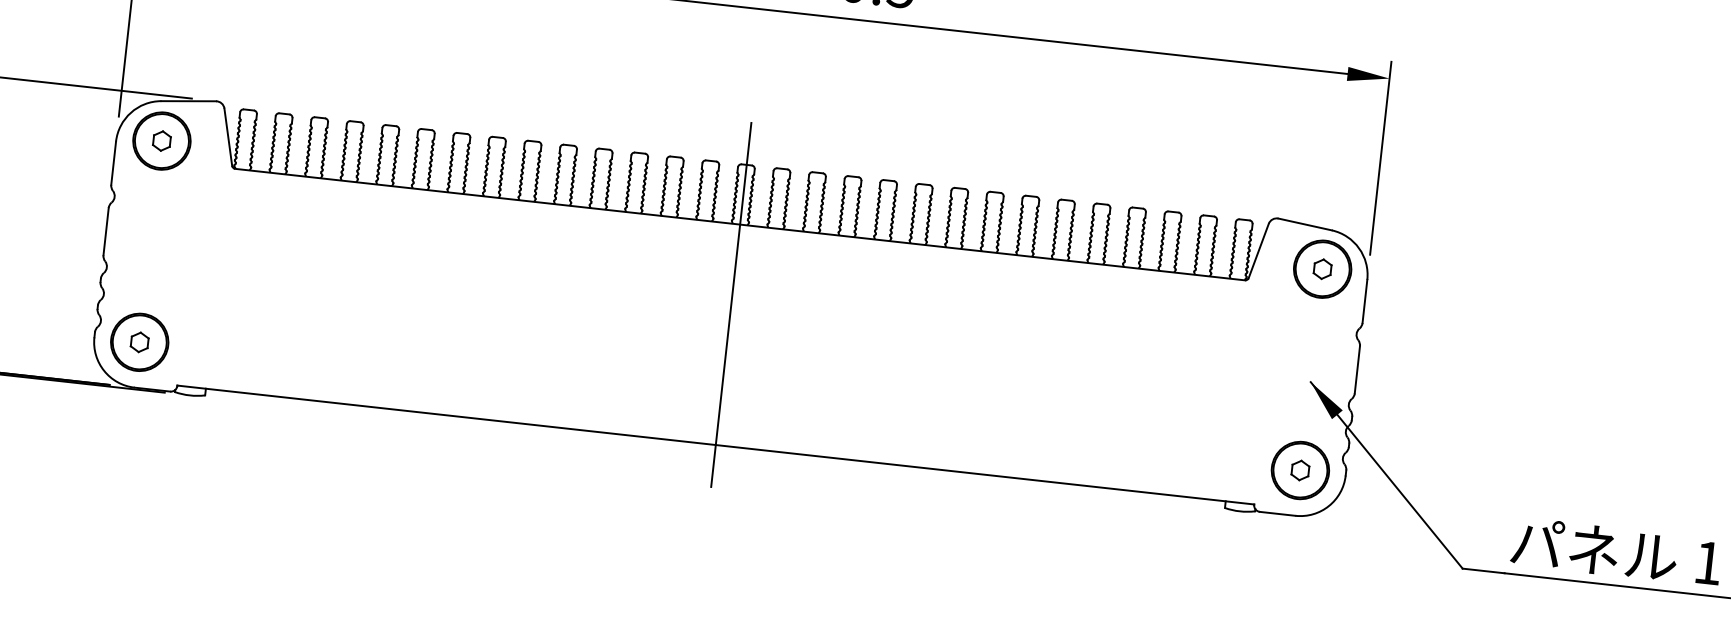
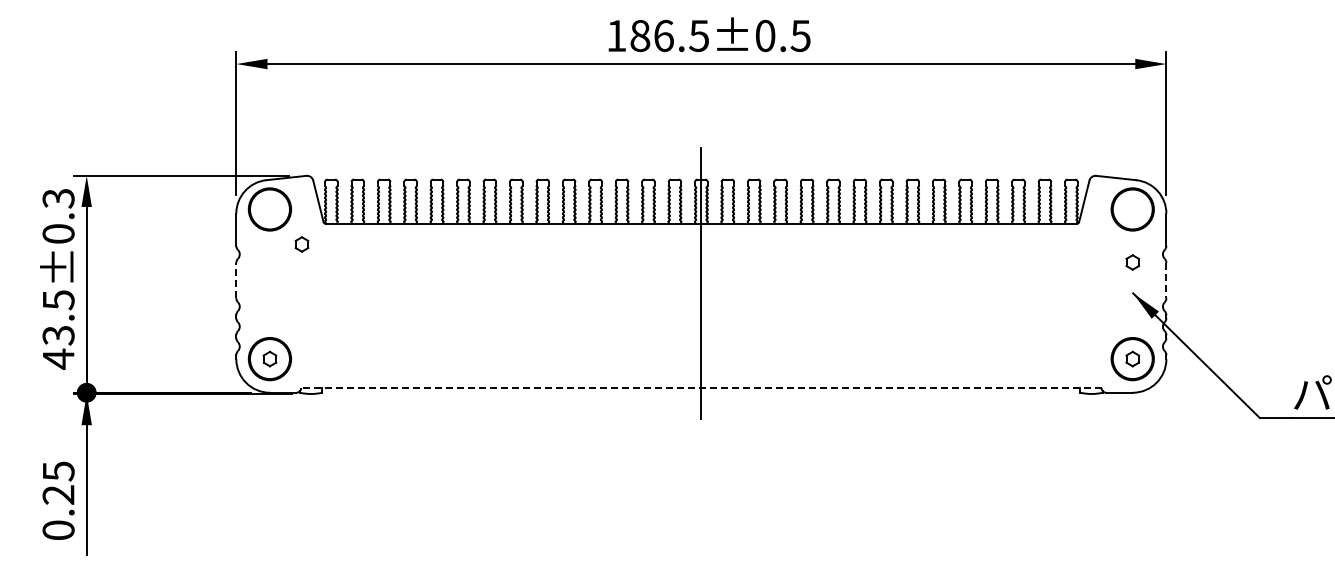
part: (161, 141) -> (301, 244), moved
line: (106, 231) -> (236, 280), solid -> dashed
part: (1322, 269) -> (1132, 262), moved
line: (1357, 369) -> (1166, 280), solid -> dashed
line: (714, 444) -> (700, 387), solid -> dashed

